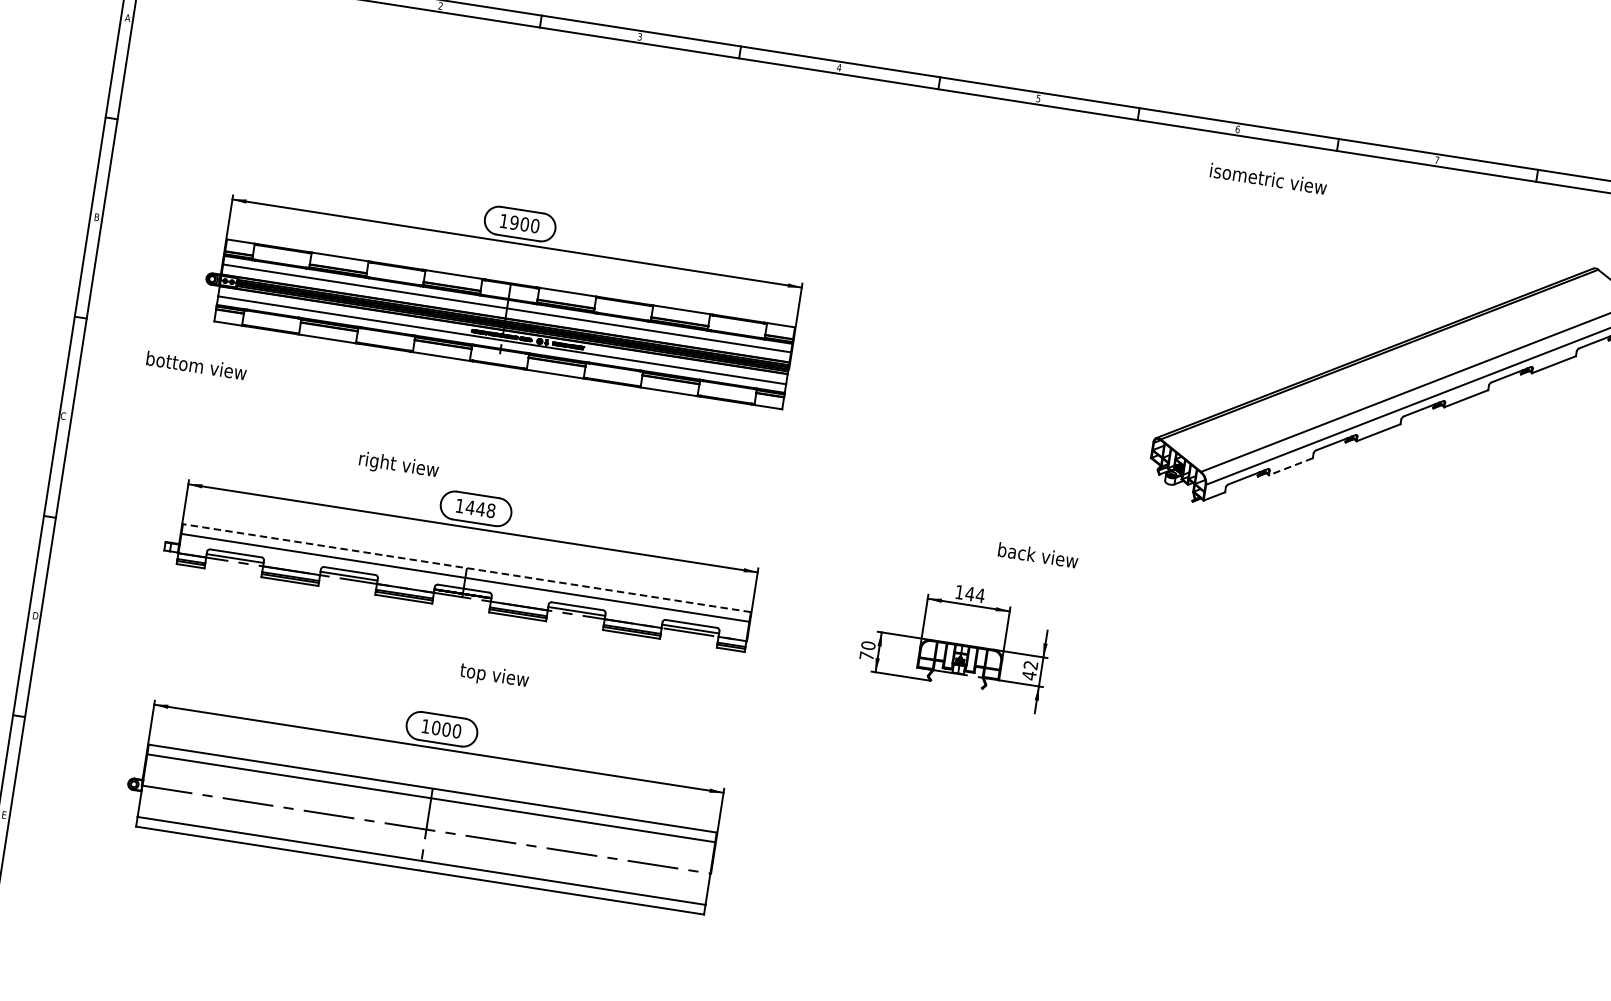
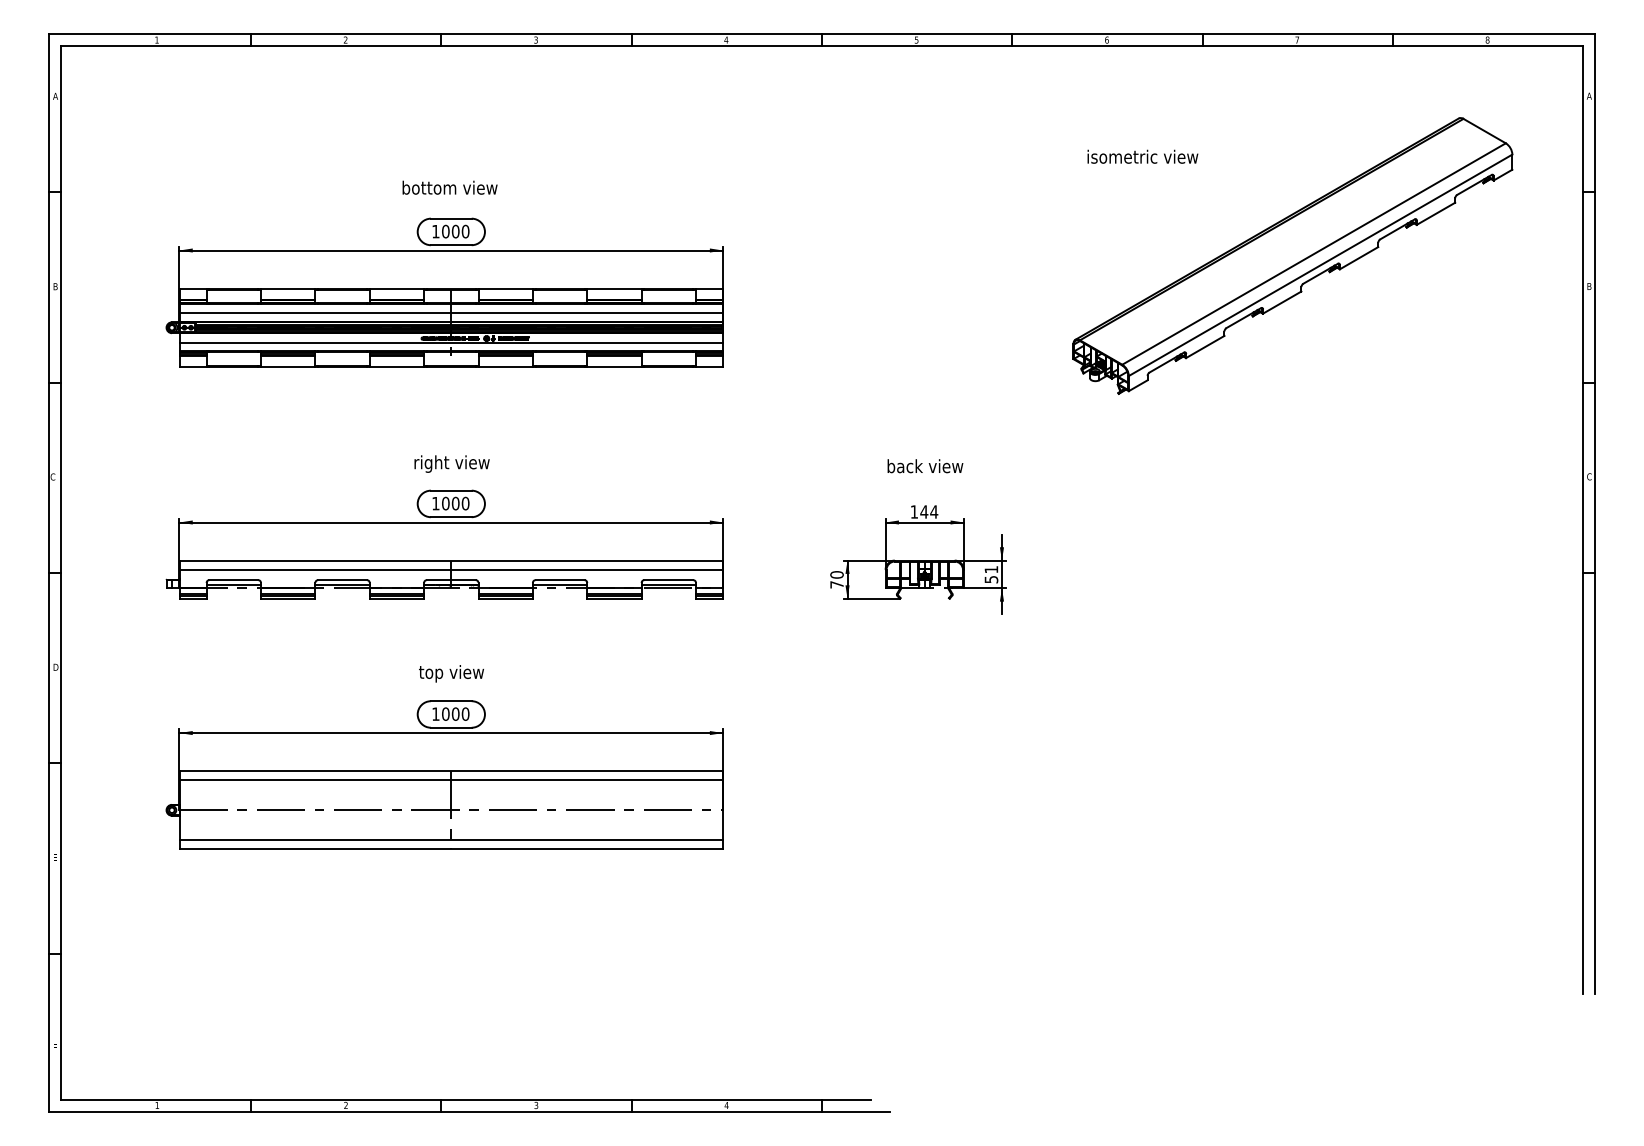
text: (1268, 178) -> (1142, 156), moved
text: (514, 222) -> (445, 231), 1900 -> 1000
text: (196, 365) -> (449, 187), moved
text: (398, 465) -> (451, 463), moved
line: (1290, 467) -> (1204, 347), dashed -> solid
text: (480, 509) -> (455, 503), 1448 -> 1000
text: (1038, 555) -> (925, 466), moved
line: (466, 567) -> (450, 560), dashed -> solid
text: (1030, 670) -> (991, 574), 42 -> 51
text: (494, 676) -> (451, 673), moved

